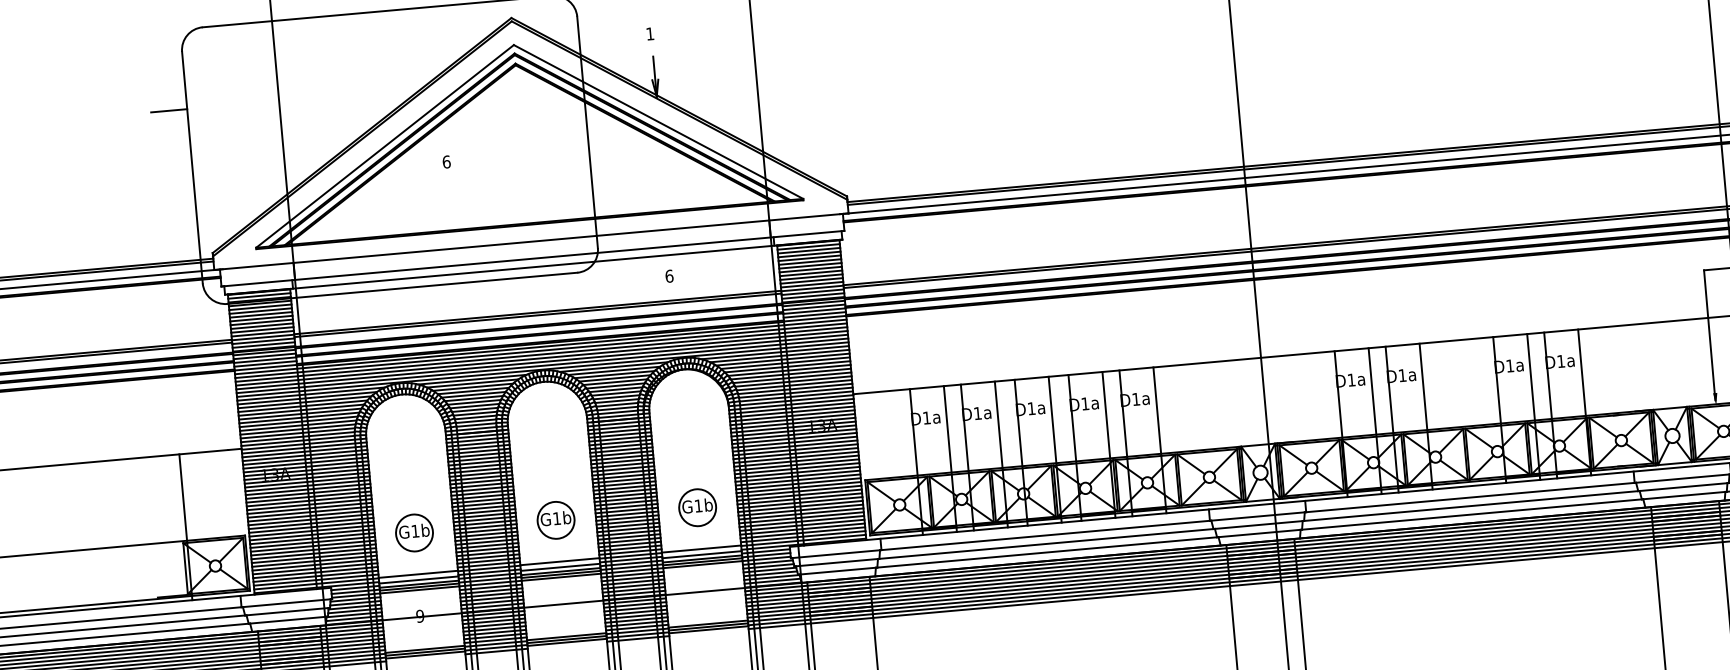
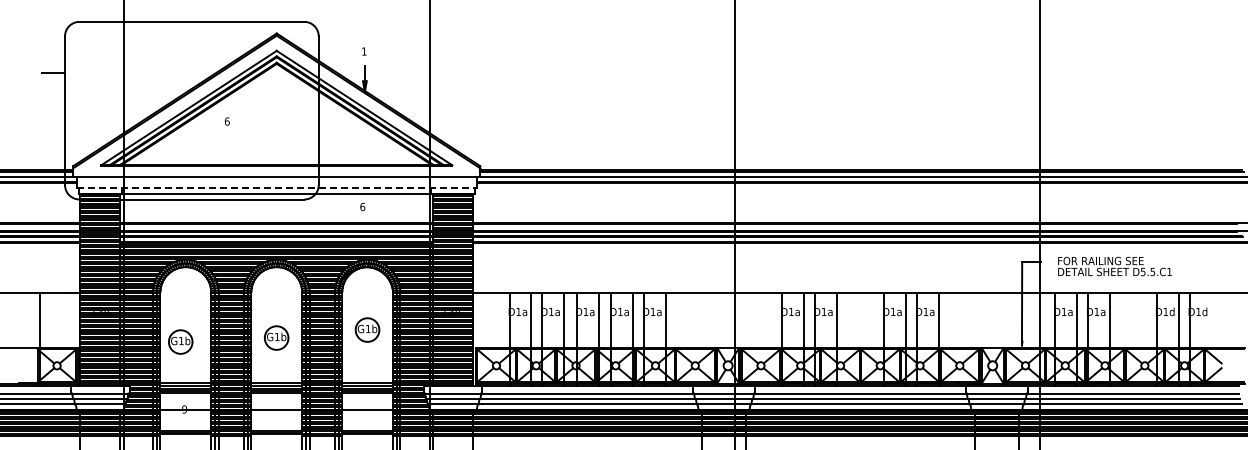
line: (534, 259) -> (277, 188), solid -> dashed
part: (697, 506) -> (367, 329), moved
part: (555, 519) -> (276, 337), moved
part: (414, 532) -> (180, 341), moved

